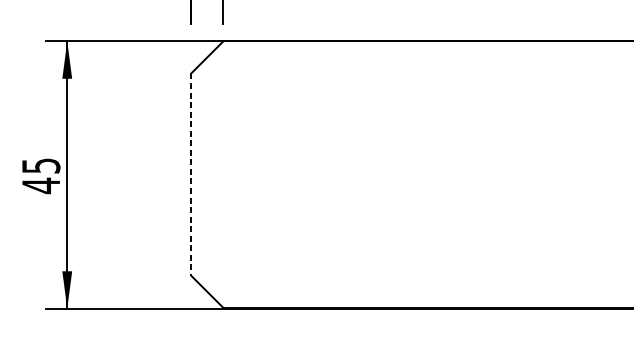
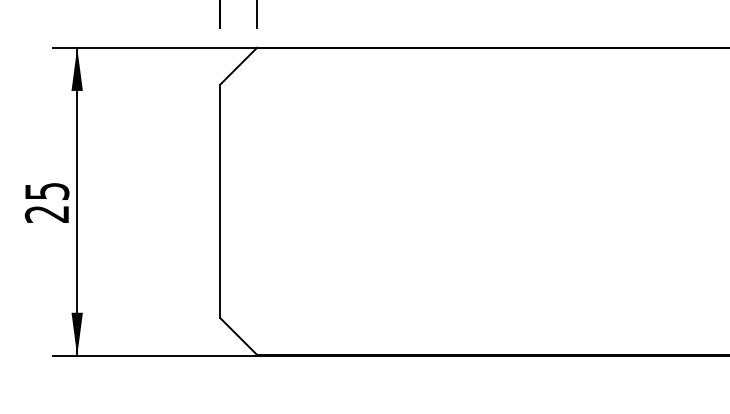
line: (191, 174) -> (220, 201), dashed -> solid
text: (40, 185) -> (46, 213), 45 -> 25

